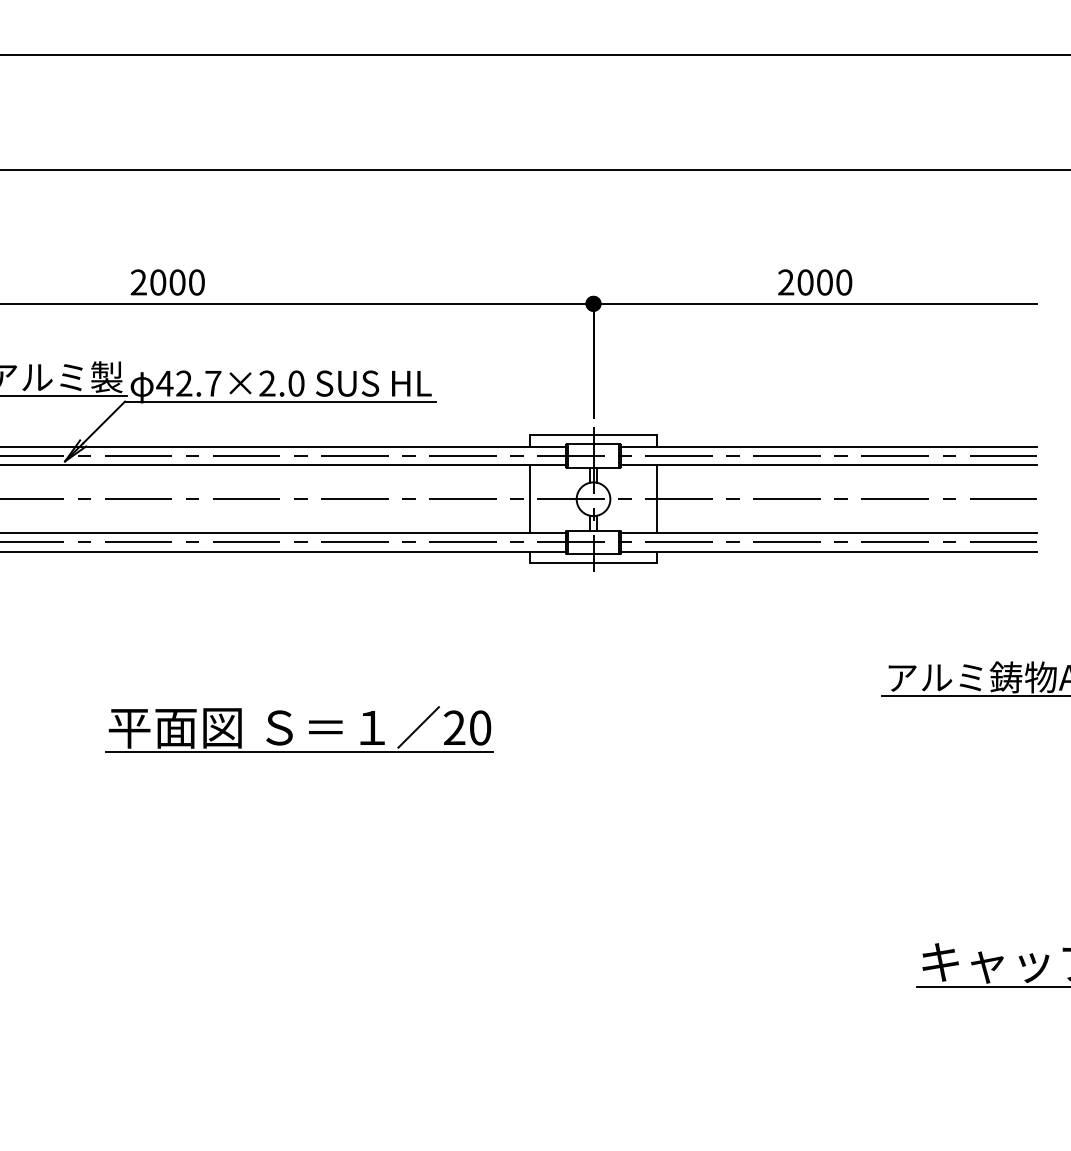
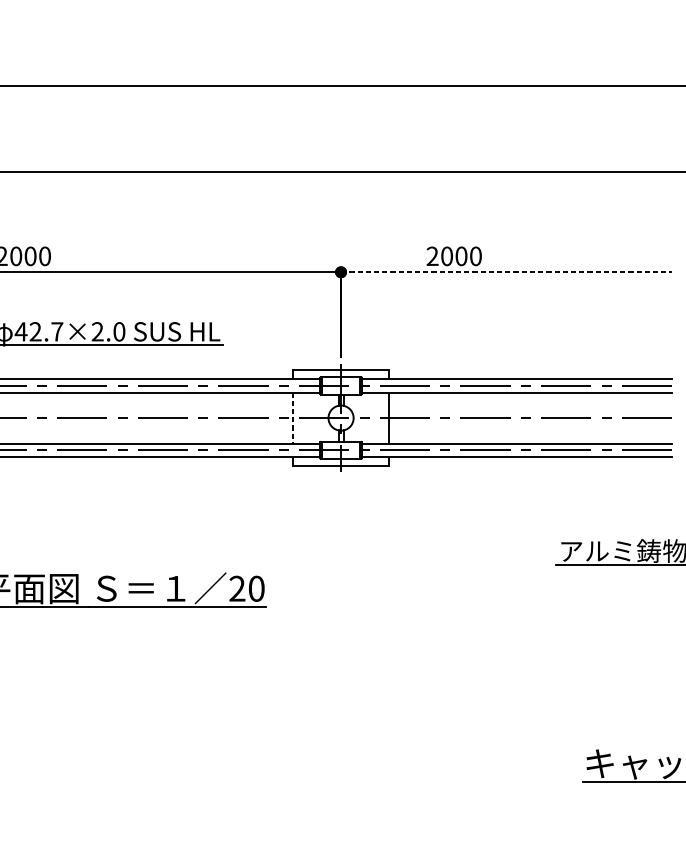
text: (815, 282) -> (454, 256), moved
line: (815, 303) -> (506, 272), solid -> dashed
line: (529, 499) -> (293, 418), solid -> dashed

